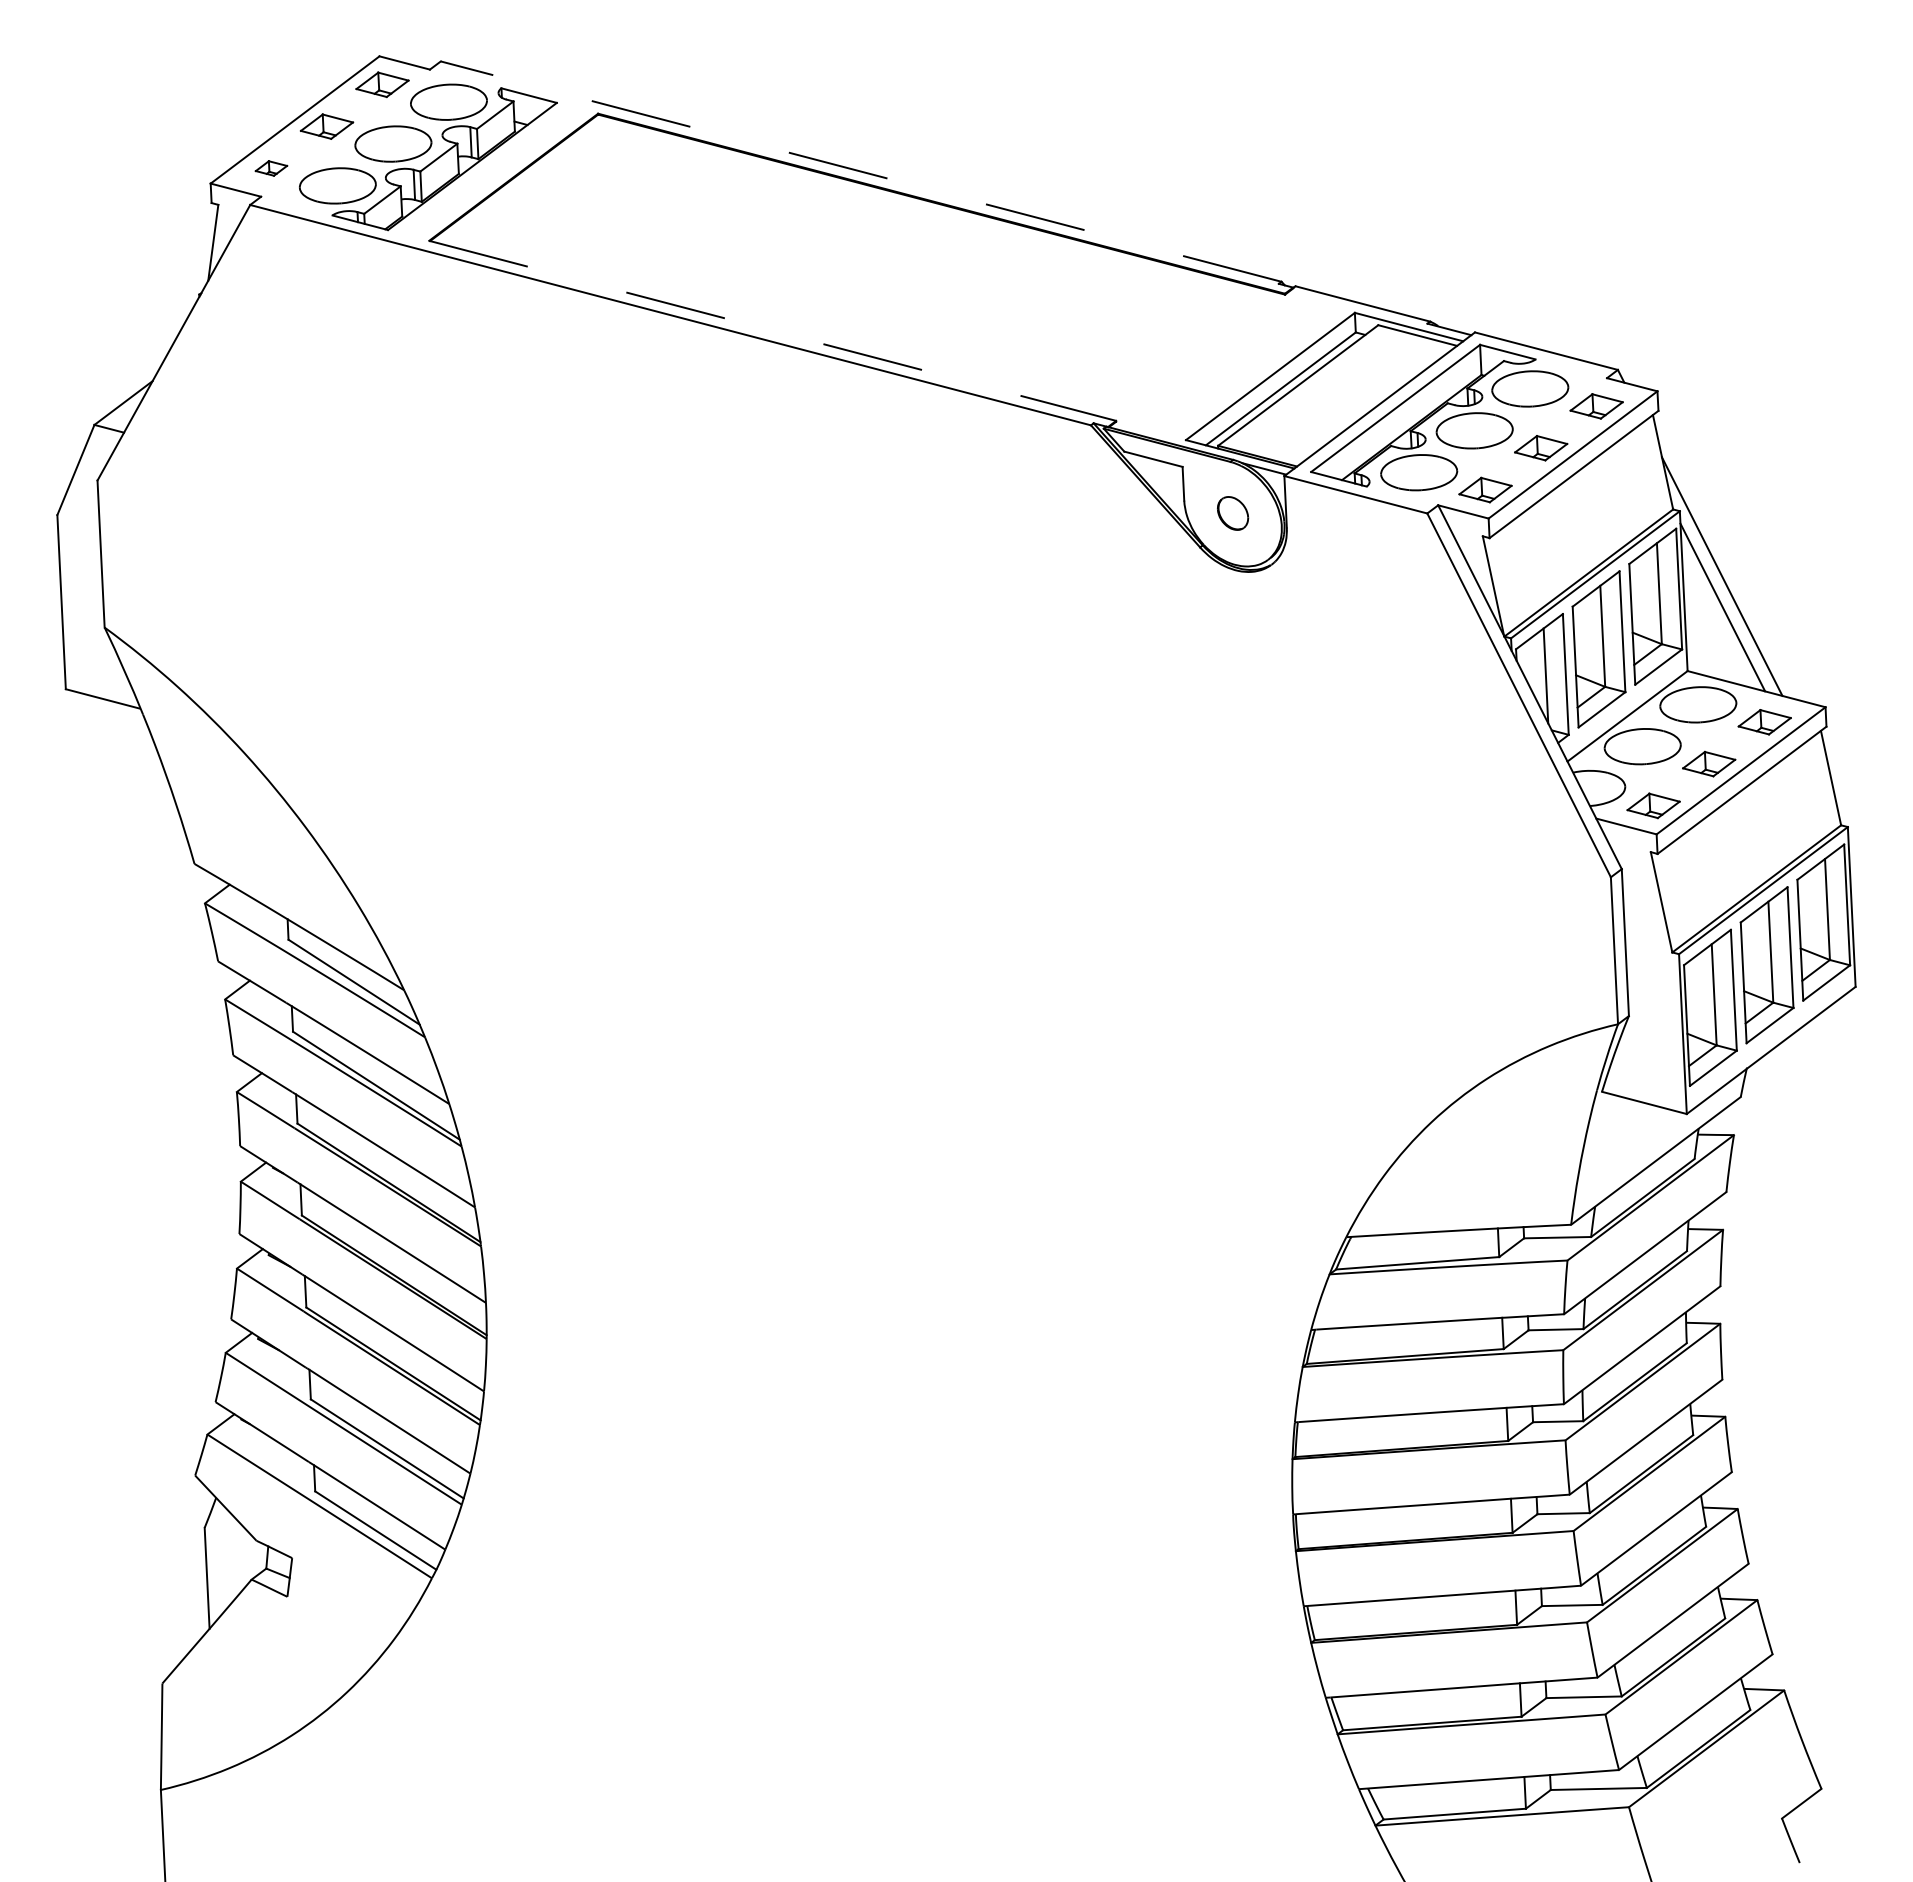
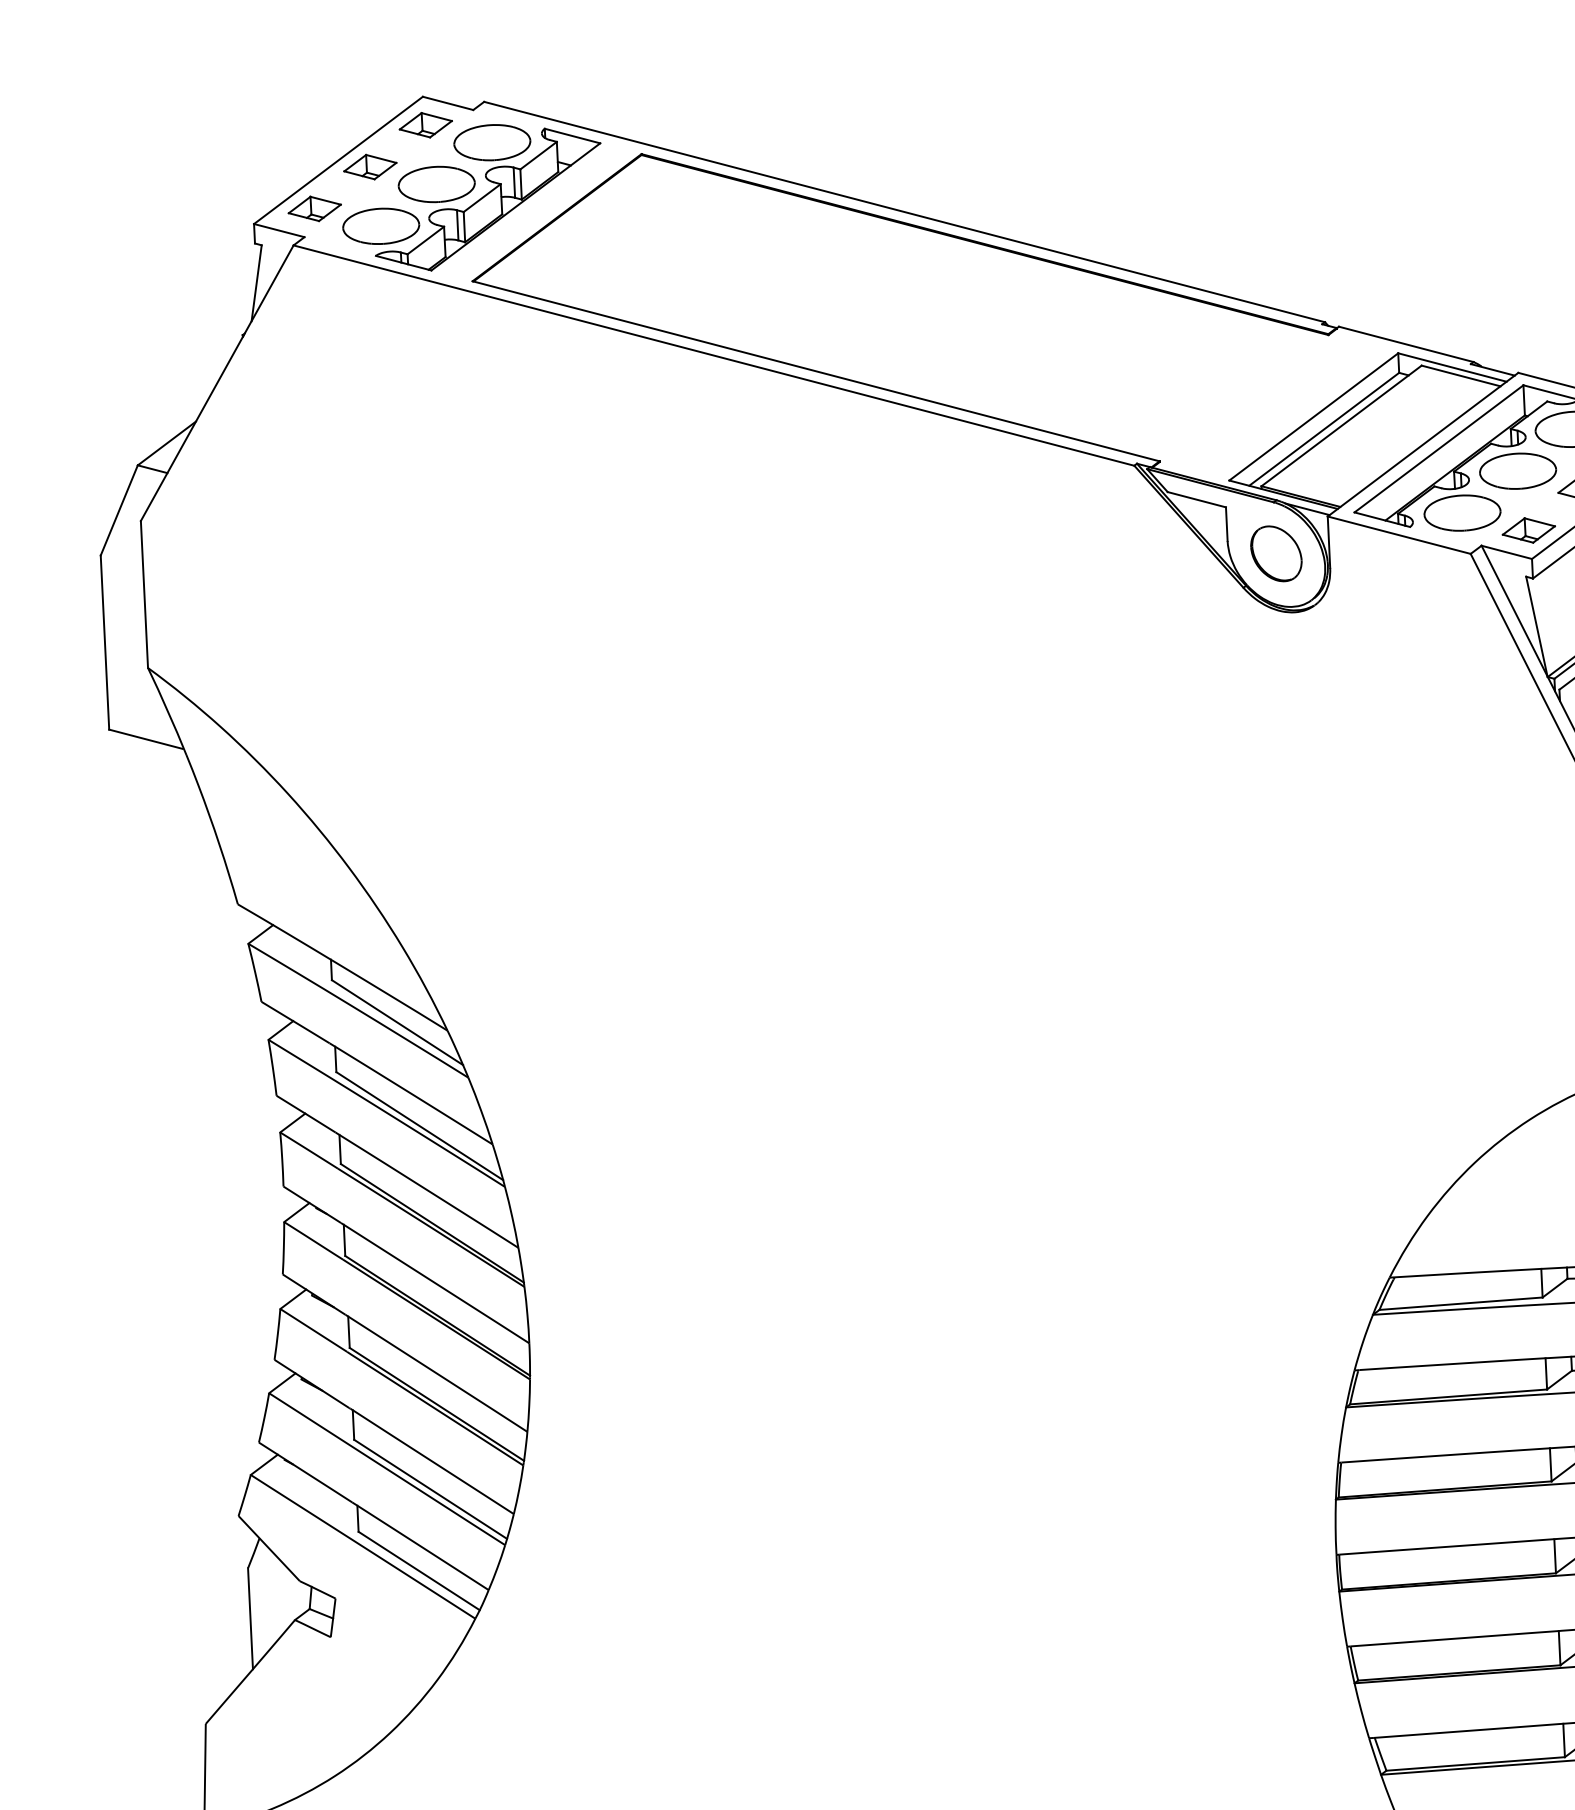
part: (271, 168) -> (314, 208), size x1.67
line: (861, 171) -> (904, 211), dashed -> solid
line: (773, 330) -> (816, 370), dashed -> solid
part: (1232, 513) -> (1275, 553), size x1.67

